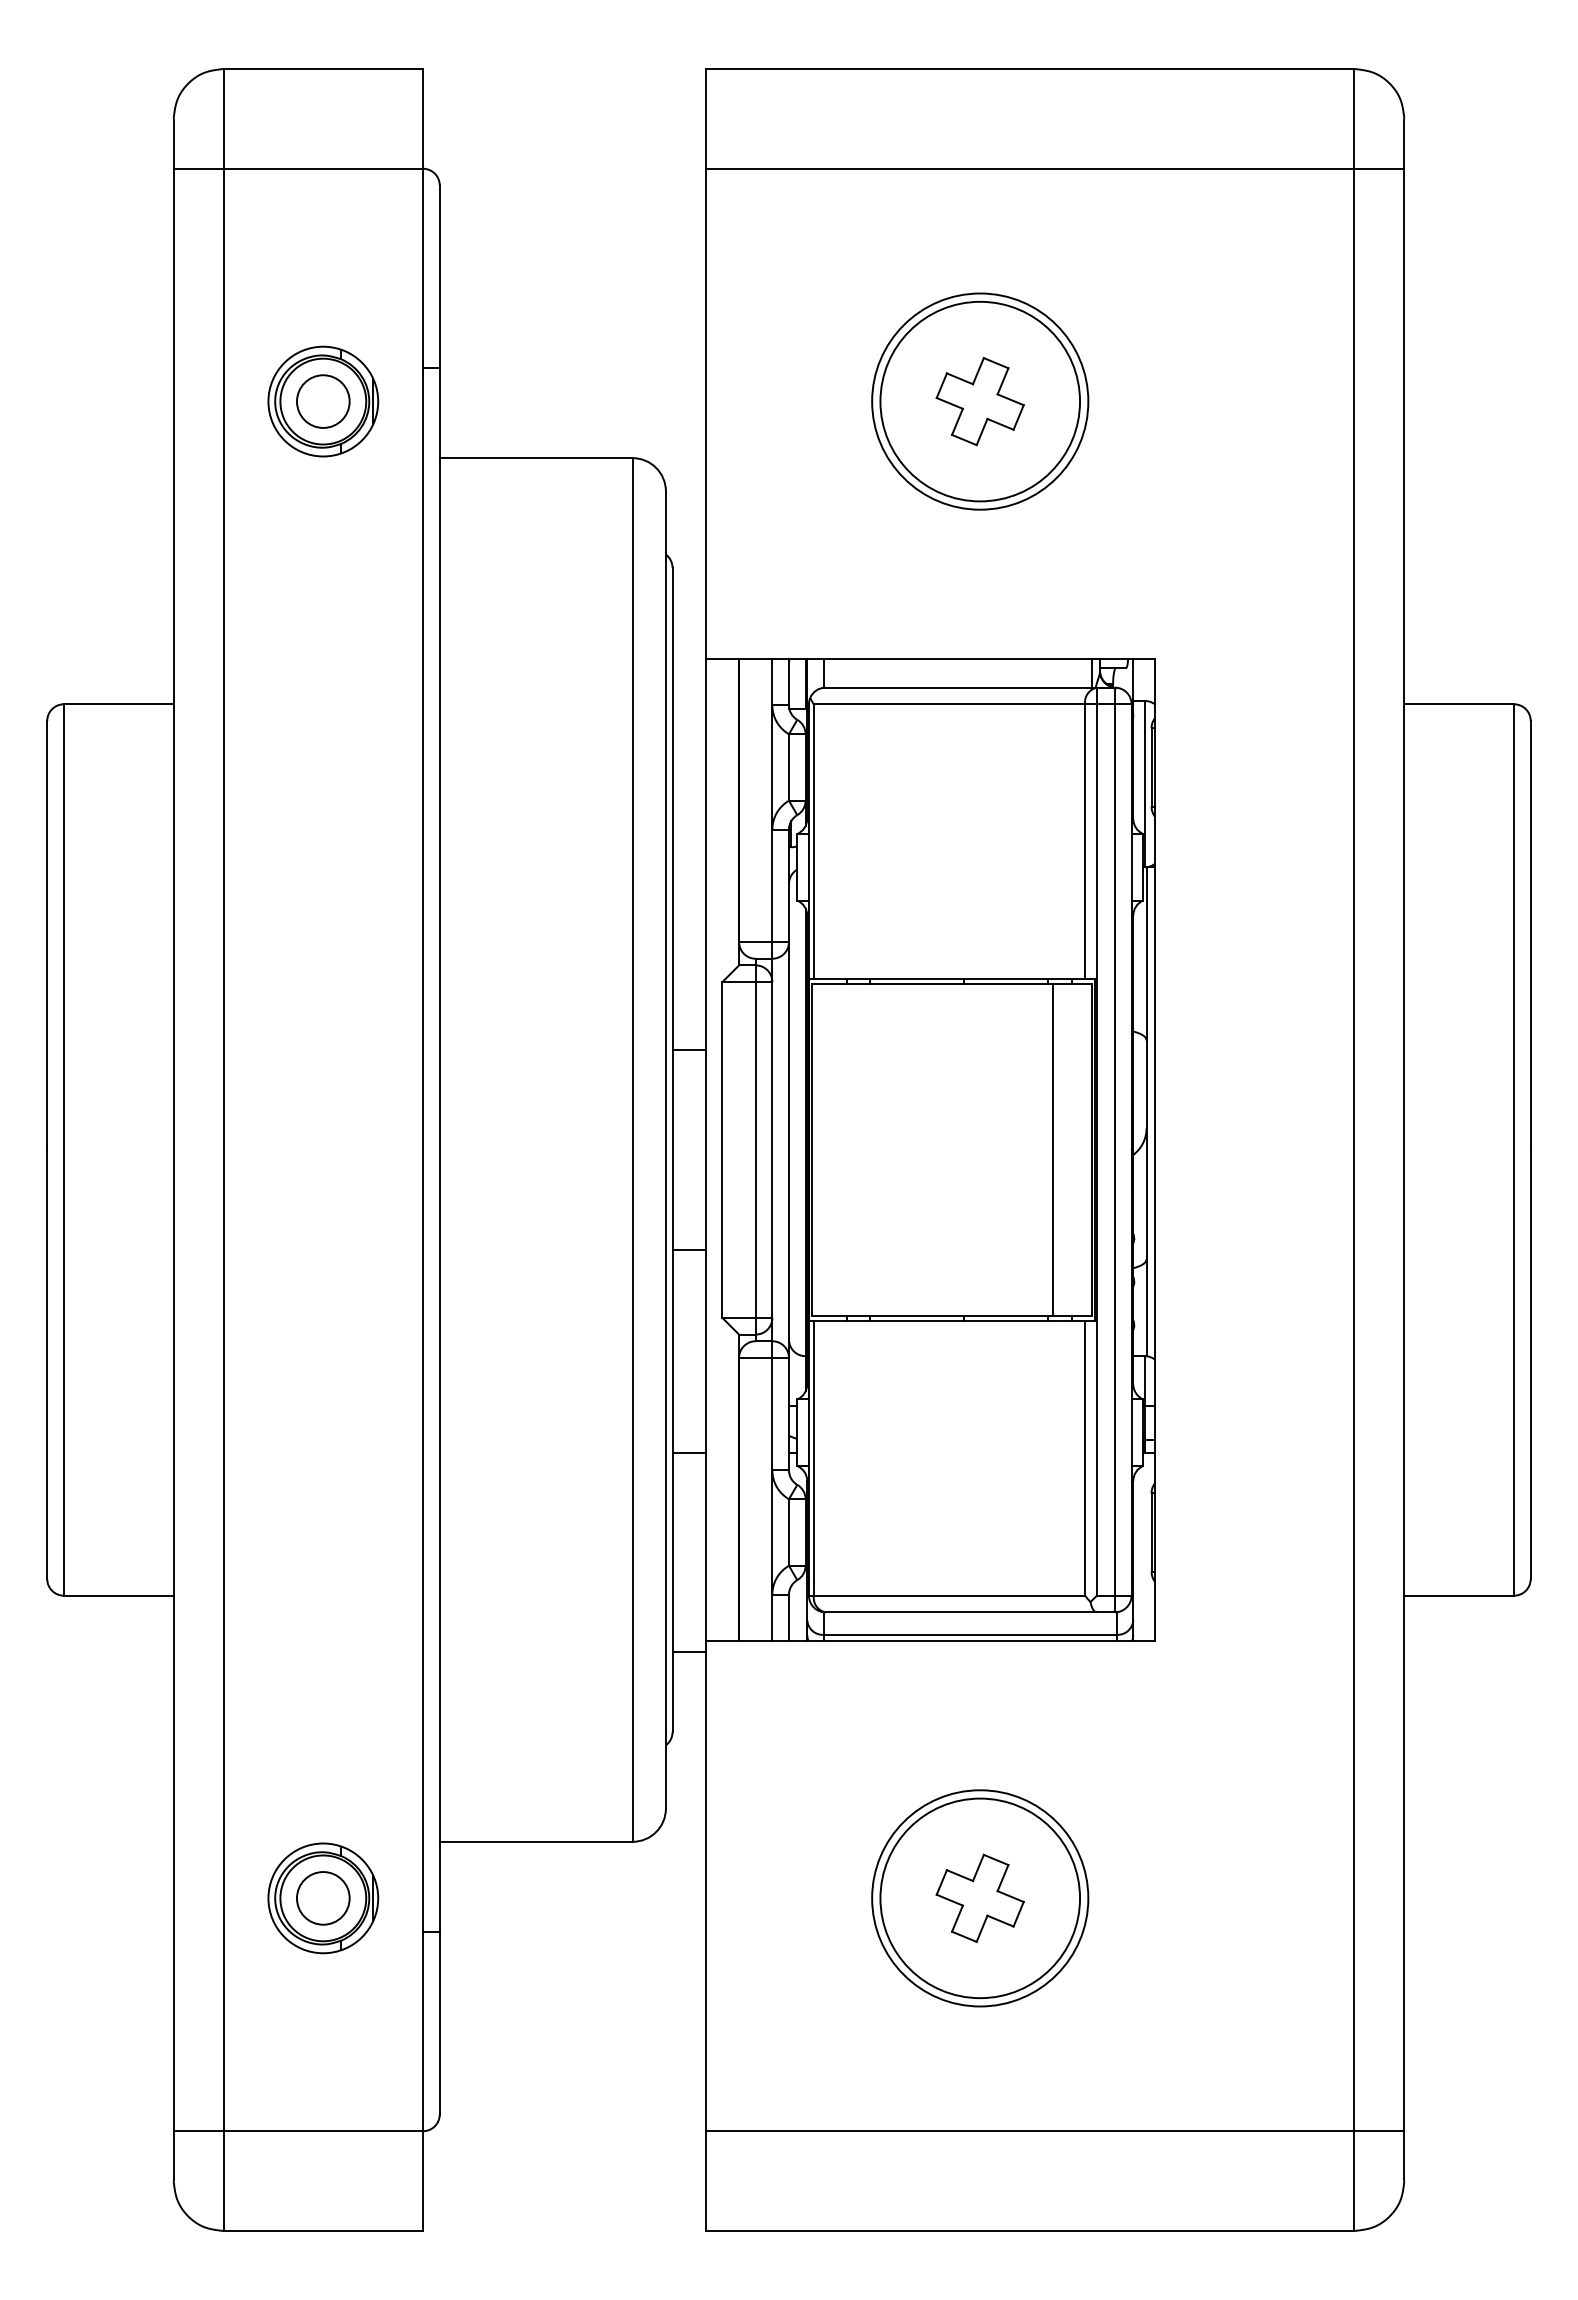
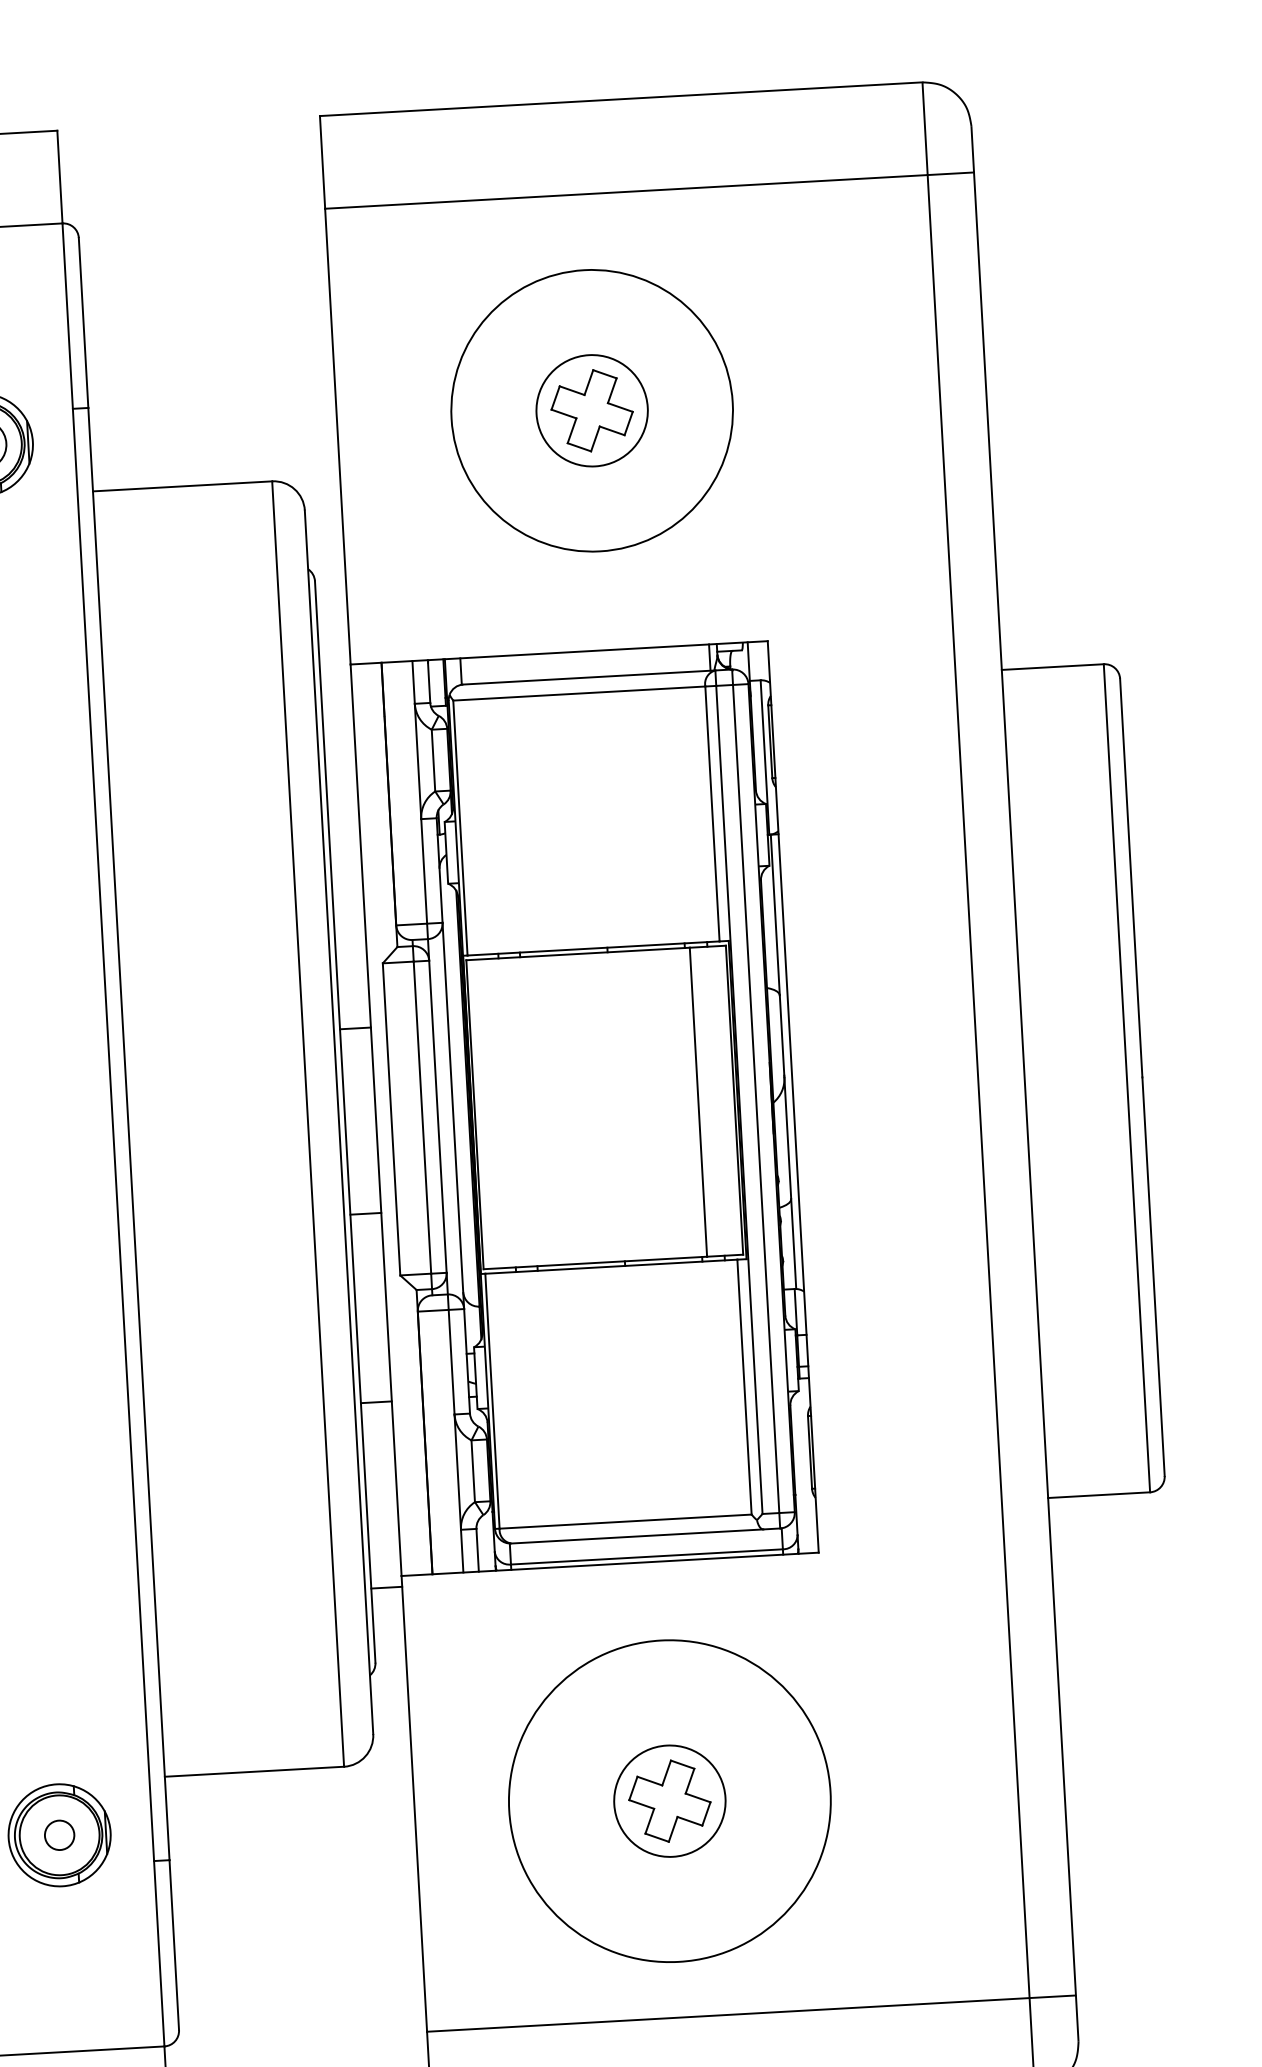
circle: (980, 401) -> (592, 410), size x0.6
circle: (980, 401) -> (592, 410), size x1.4
circle: (322, 1898) -> (58, 1835), size x0.6
circle: (980, 1898) -> (670, 1801), size x0.6
circle: (980, 1898) -> (670, 1801), size x1.6

